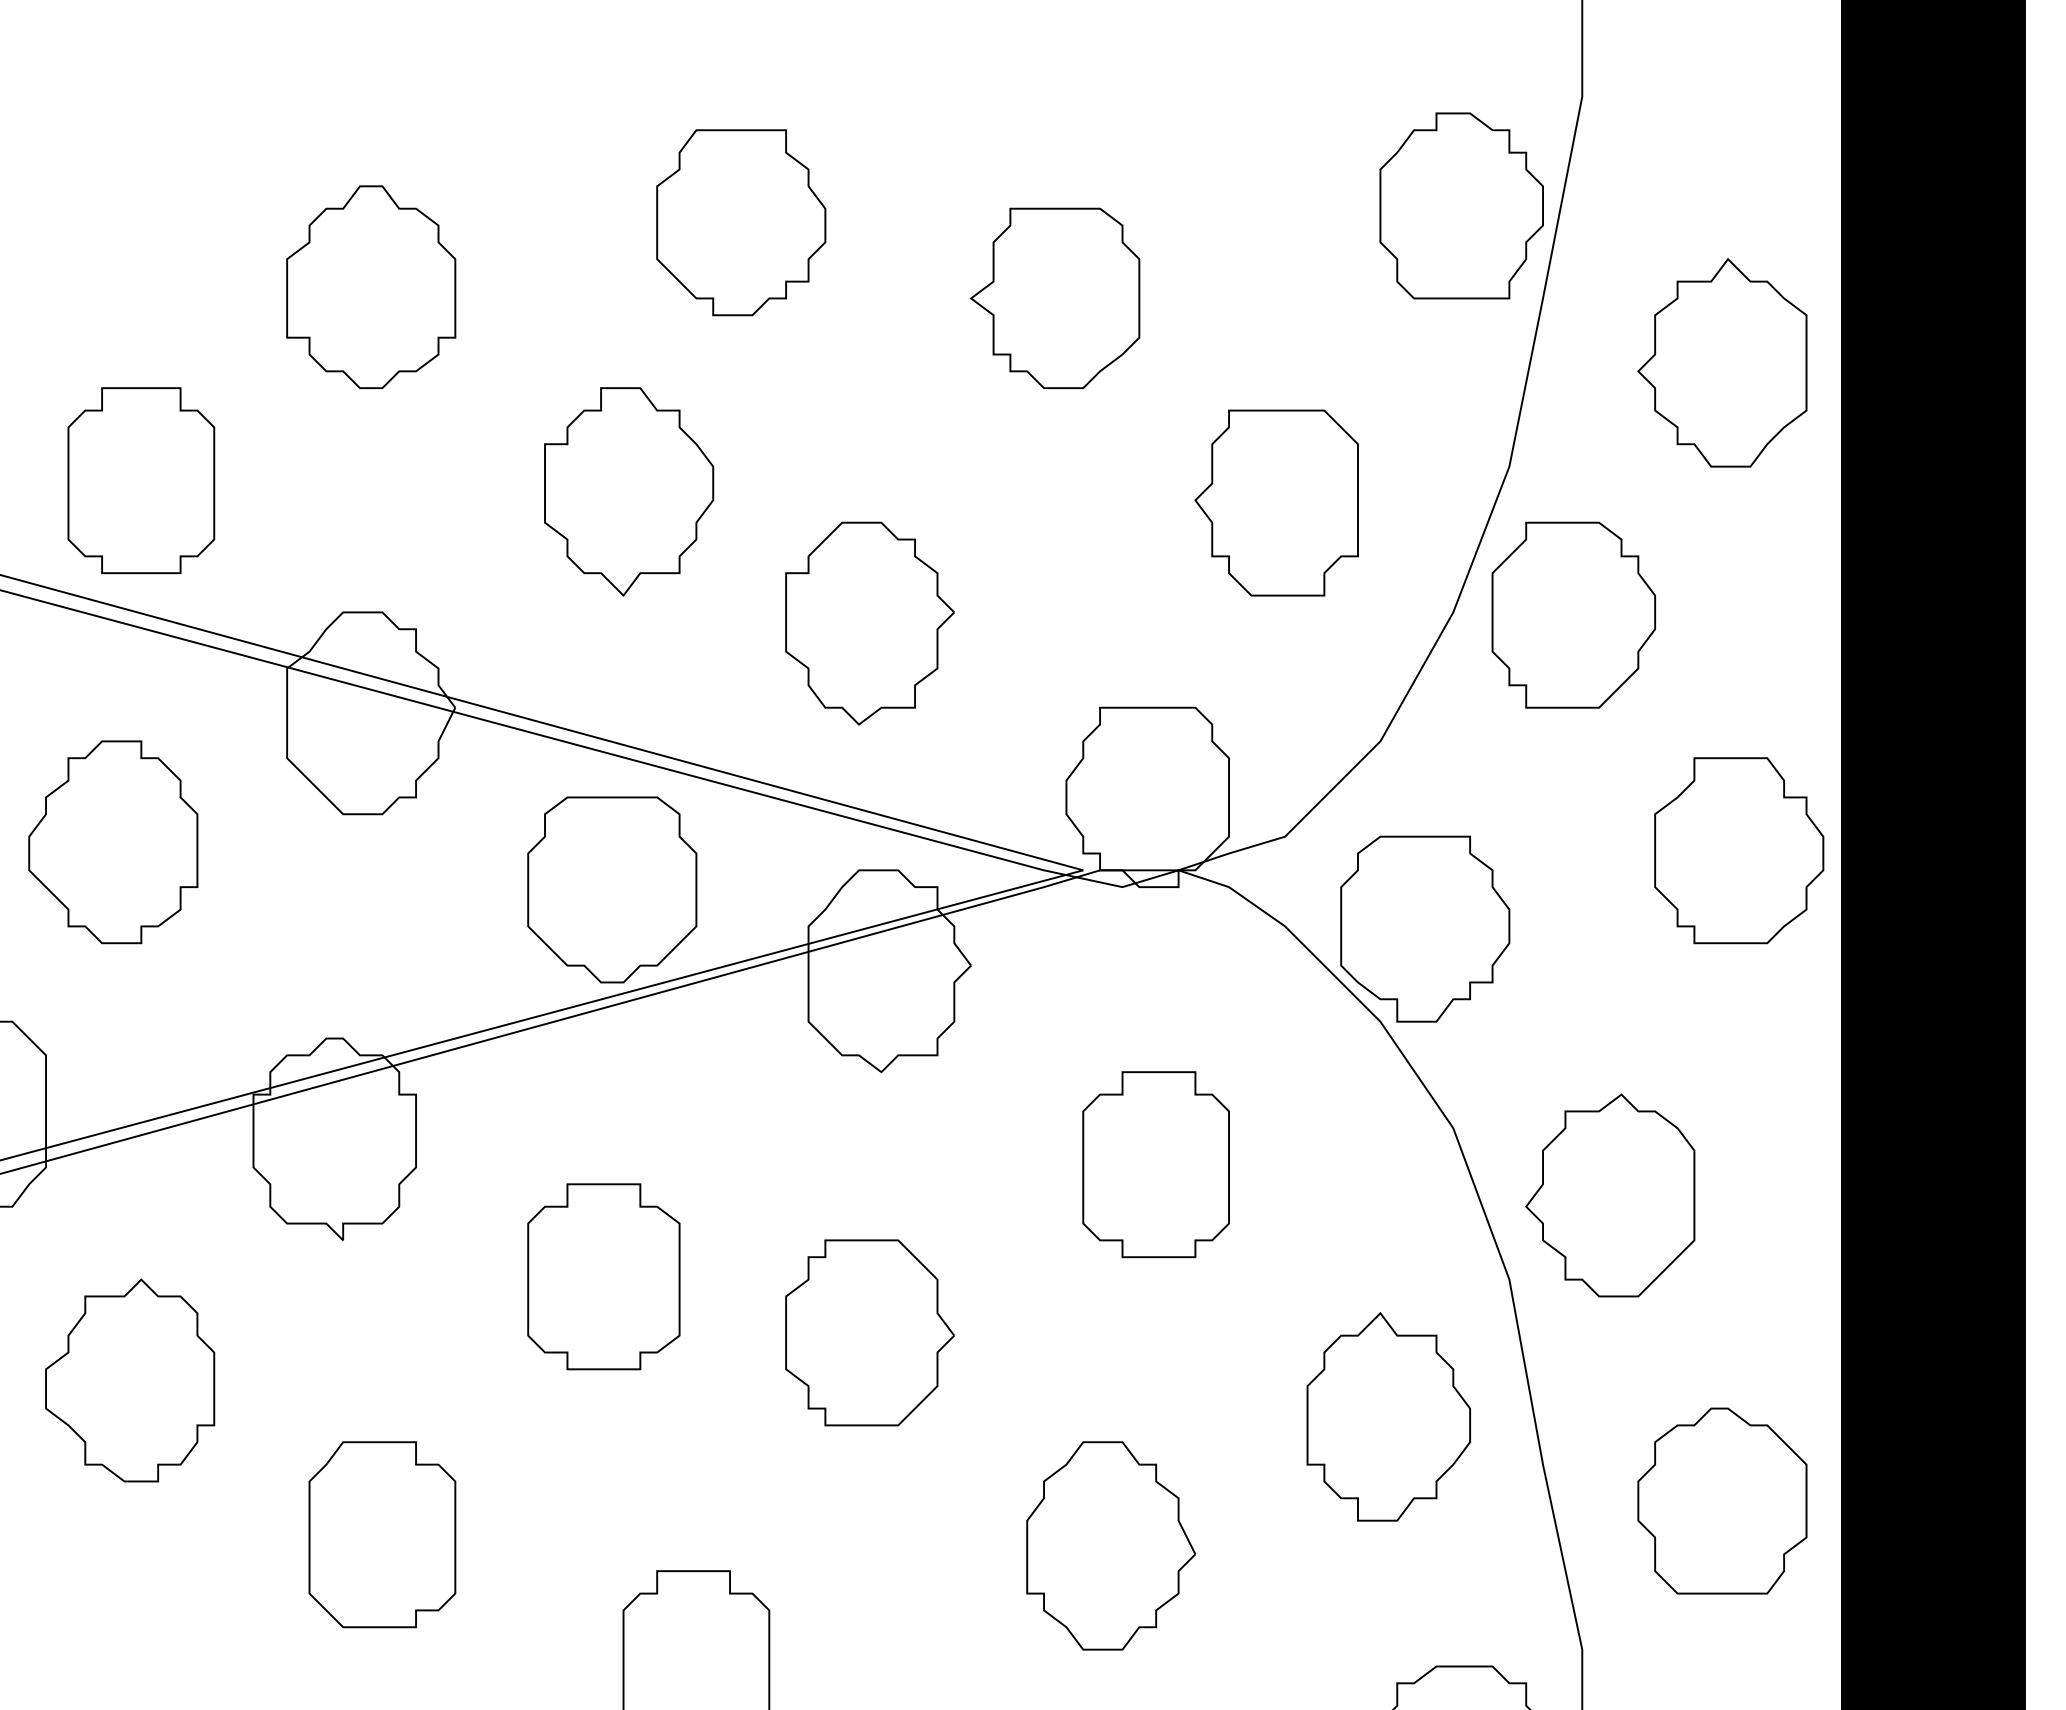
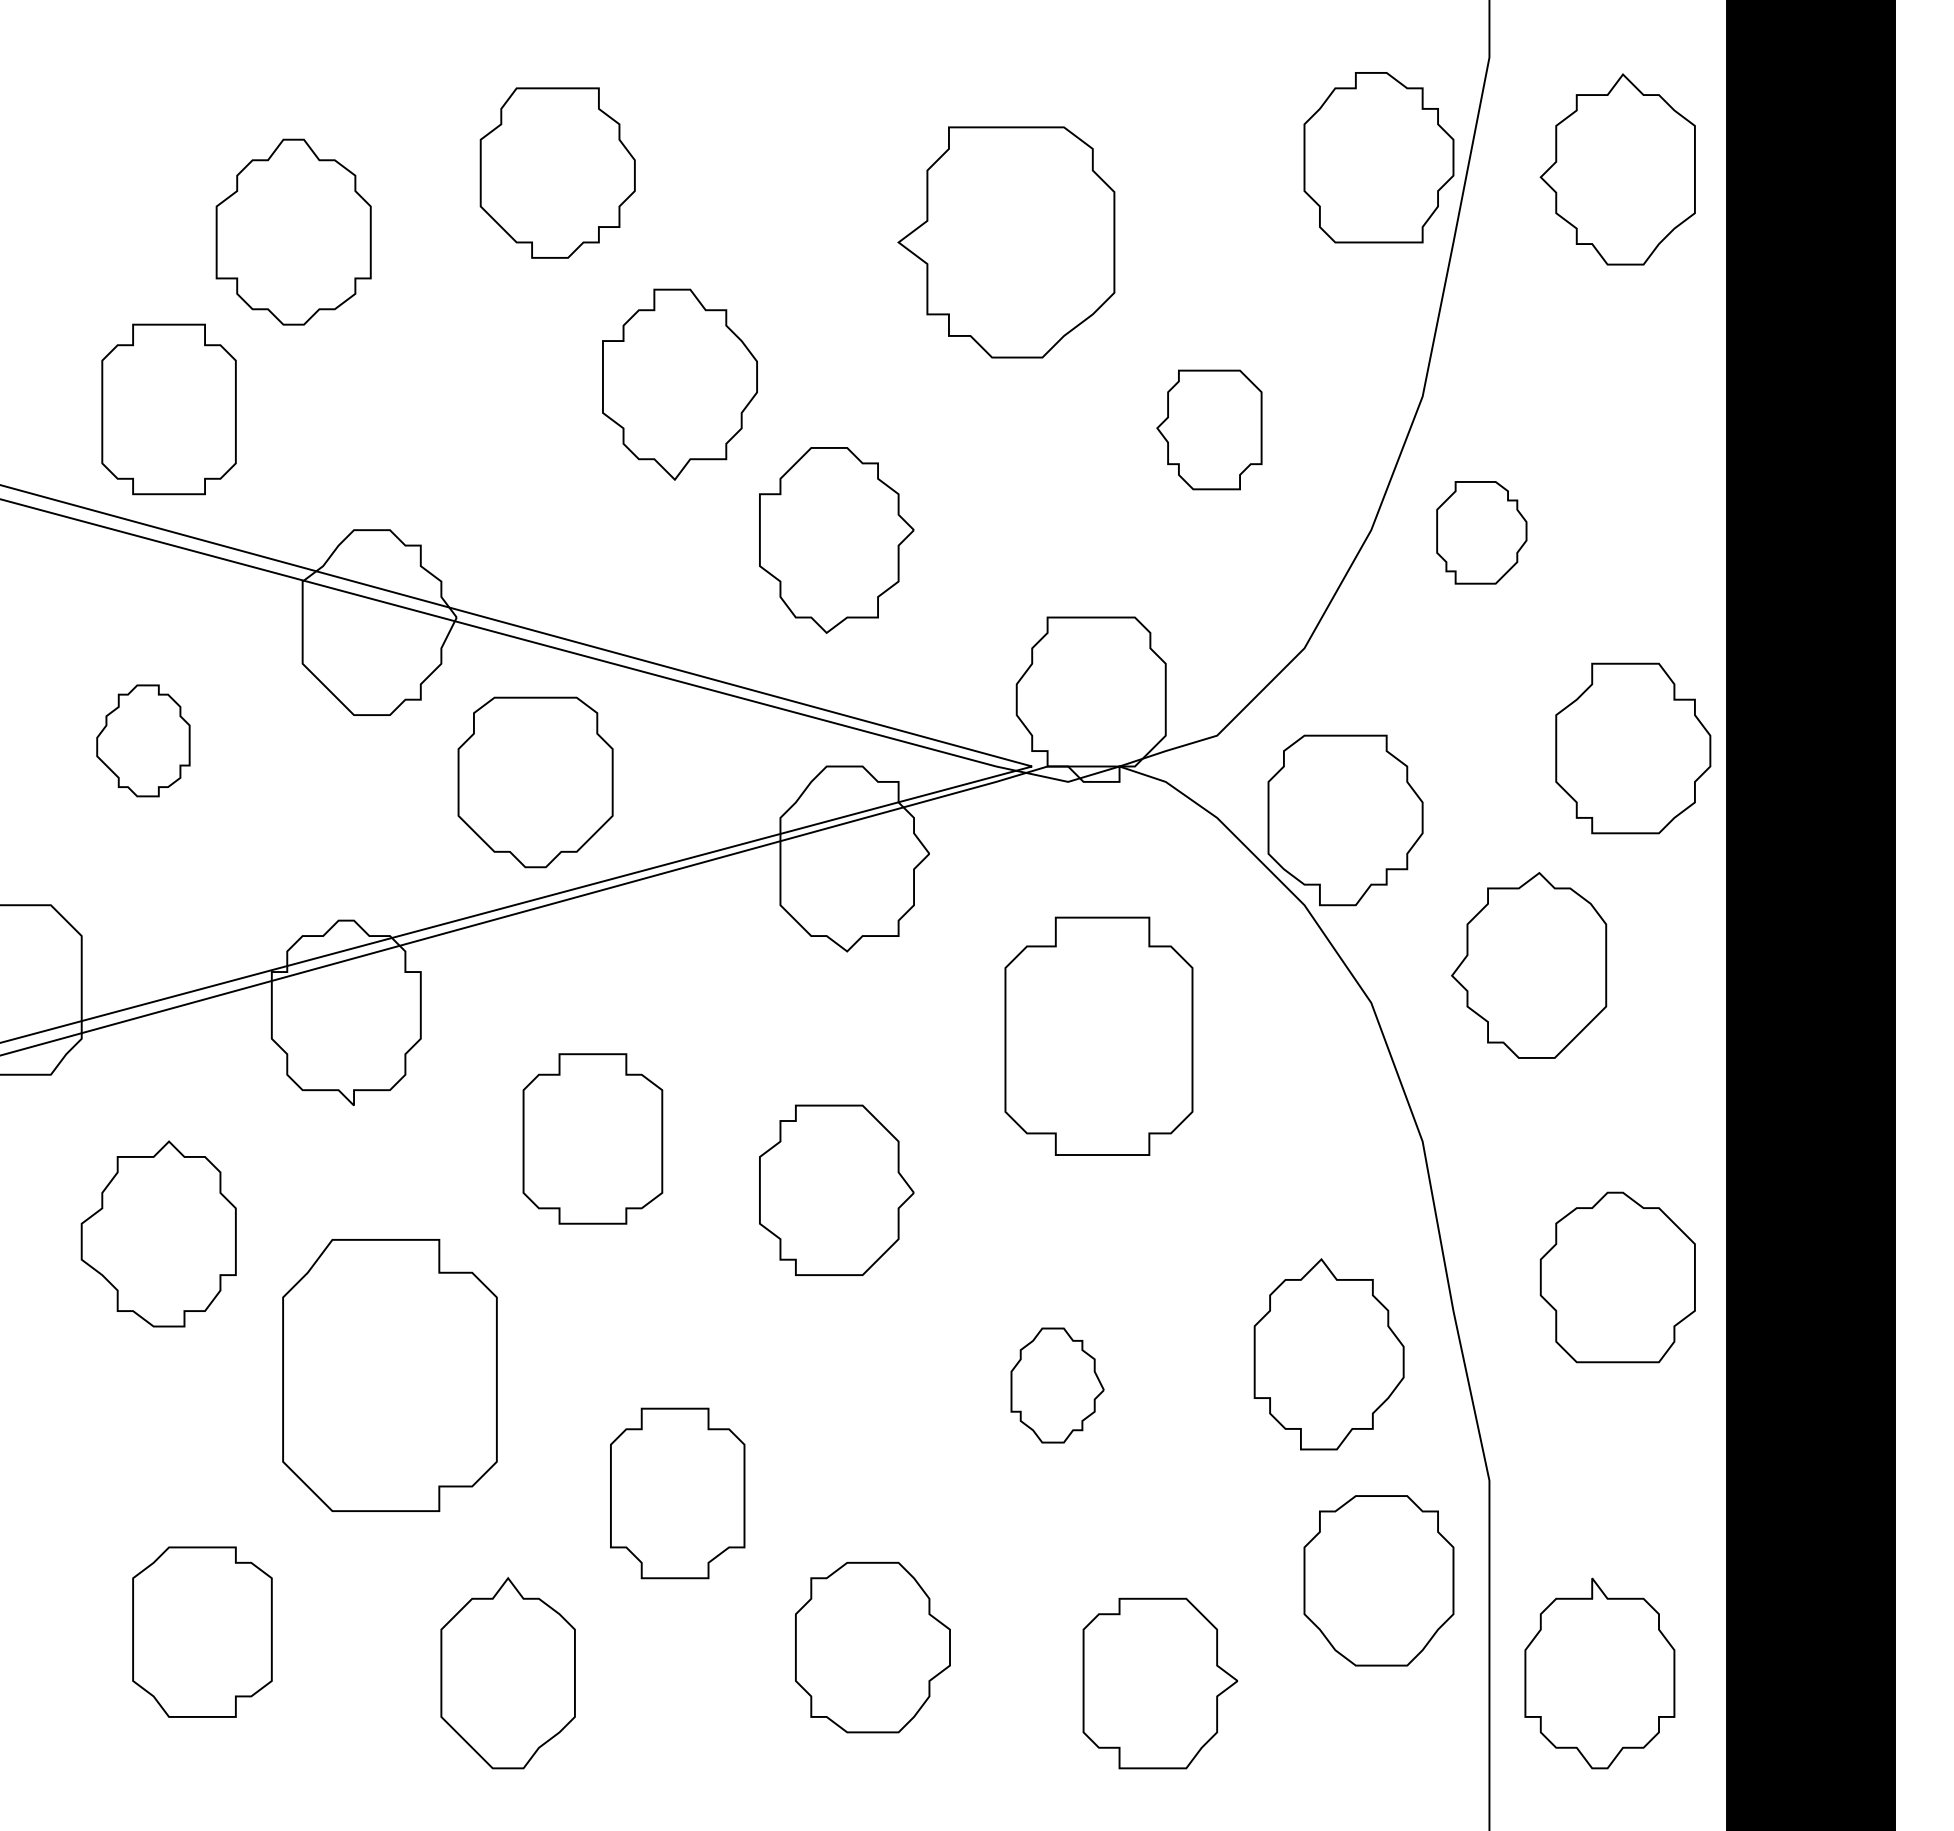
part: (740, 222) -> (557, 172), moved
part: (370, 286) -> (293, 231), moved
part: (1055, 298) -> (1006, 242), size x1.4
part: (1722, 362) -> (1617, 169), moved
part: (628, 491) -> (679, 384), moved
part: (1276, 502) -> (1209, 429), size x0.7
part: (1573, 614) -> (1481, 532), size x0.6
part: (113, 841) -> (143, 740), size x0.6
part: (612, 889) -> (535, 782), moved
part: (1155, 1163) -> (1098, 1035), size x1.4
part: (1610, 1195) -> (1529, 965), moved
part: (1388, 1417) -> (1328, 1354), moved
part: (1722, 1501) -> (1617, 1277), moved
part: (381, 1533) -> (389, 1374), size x1.6
part: (1110, 1545) -> (1057, 1385), size x0.6

